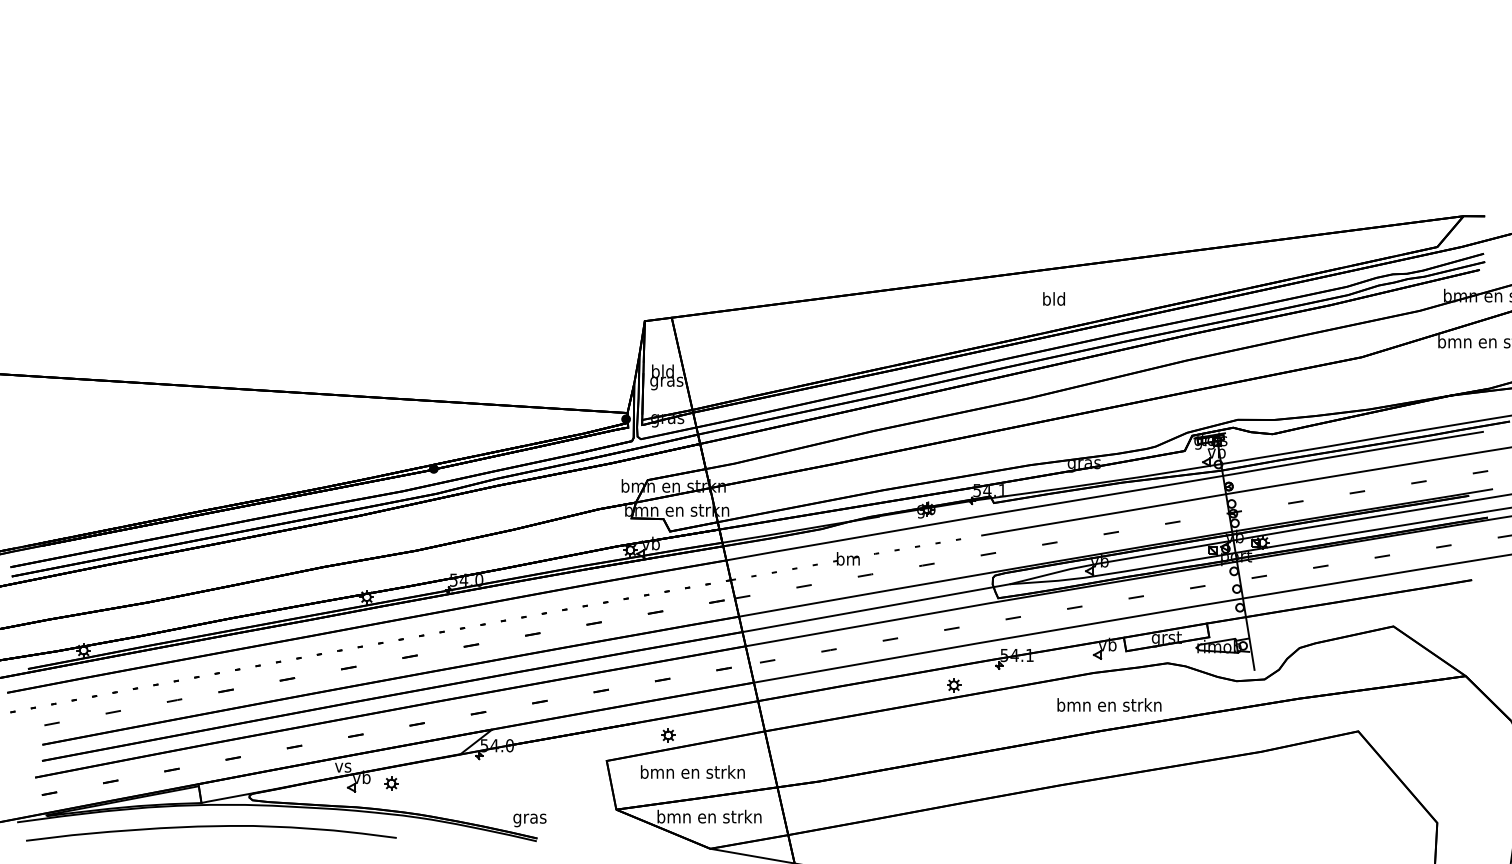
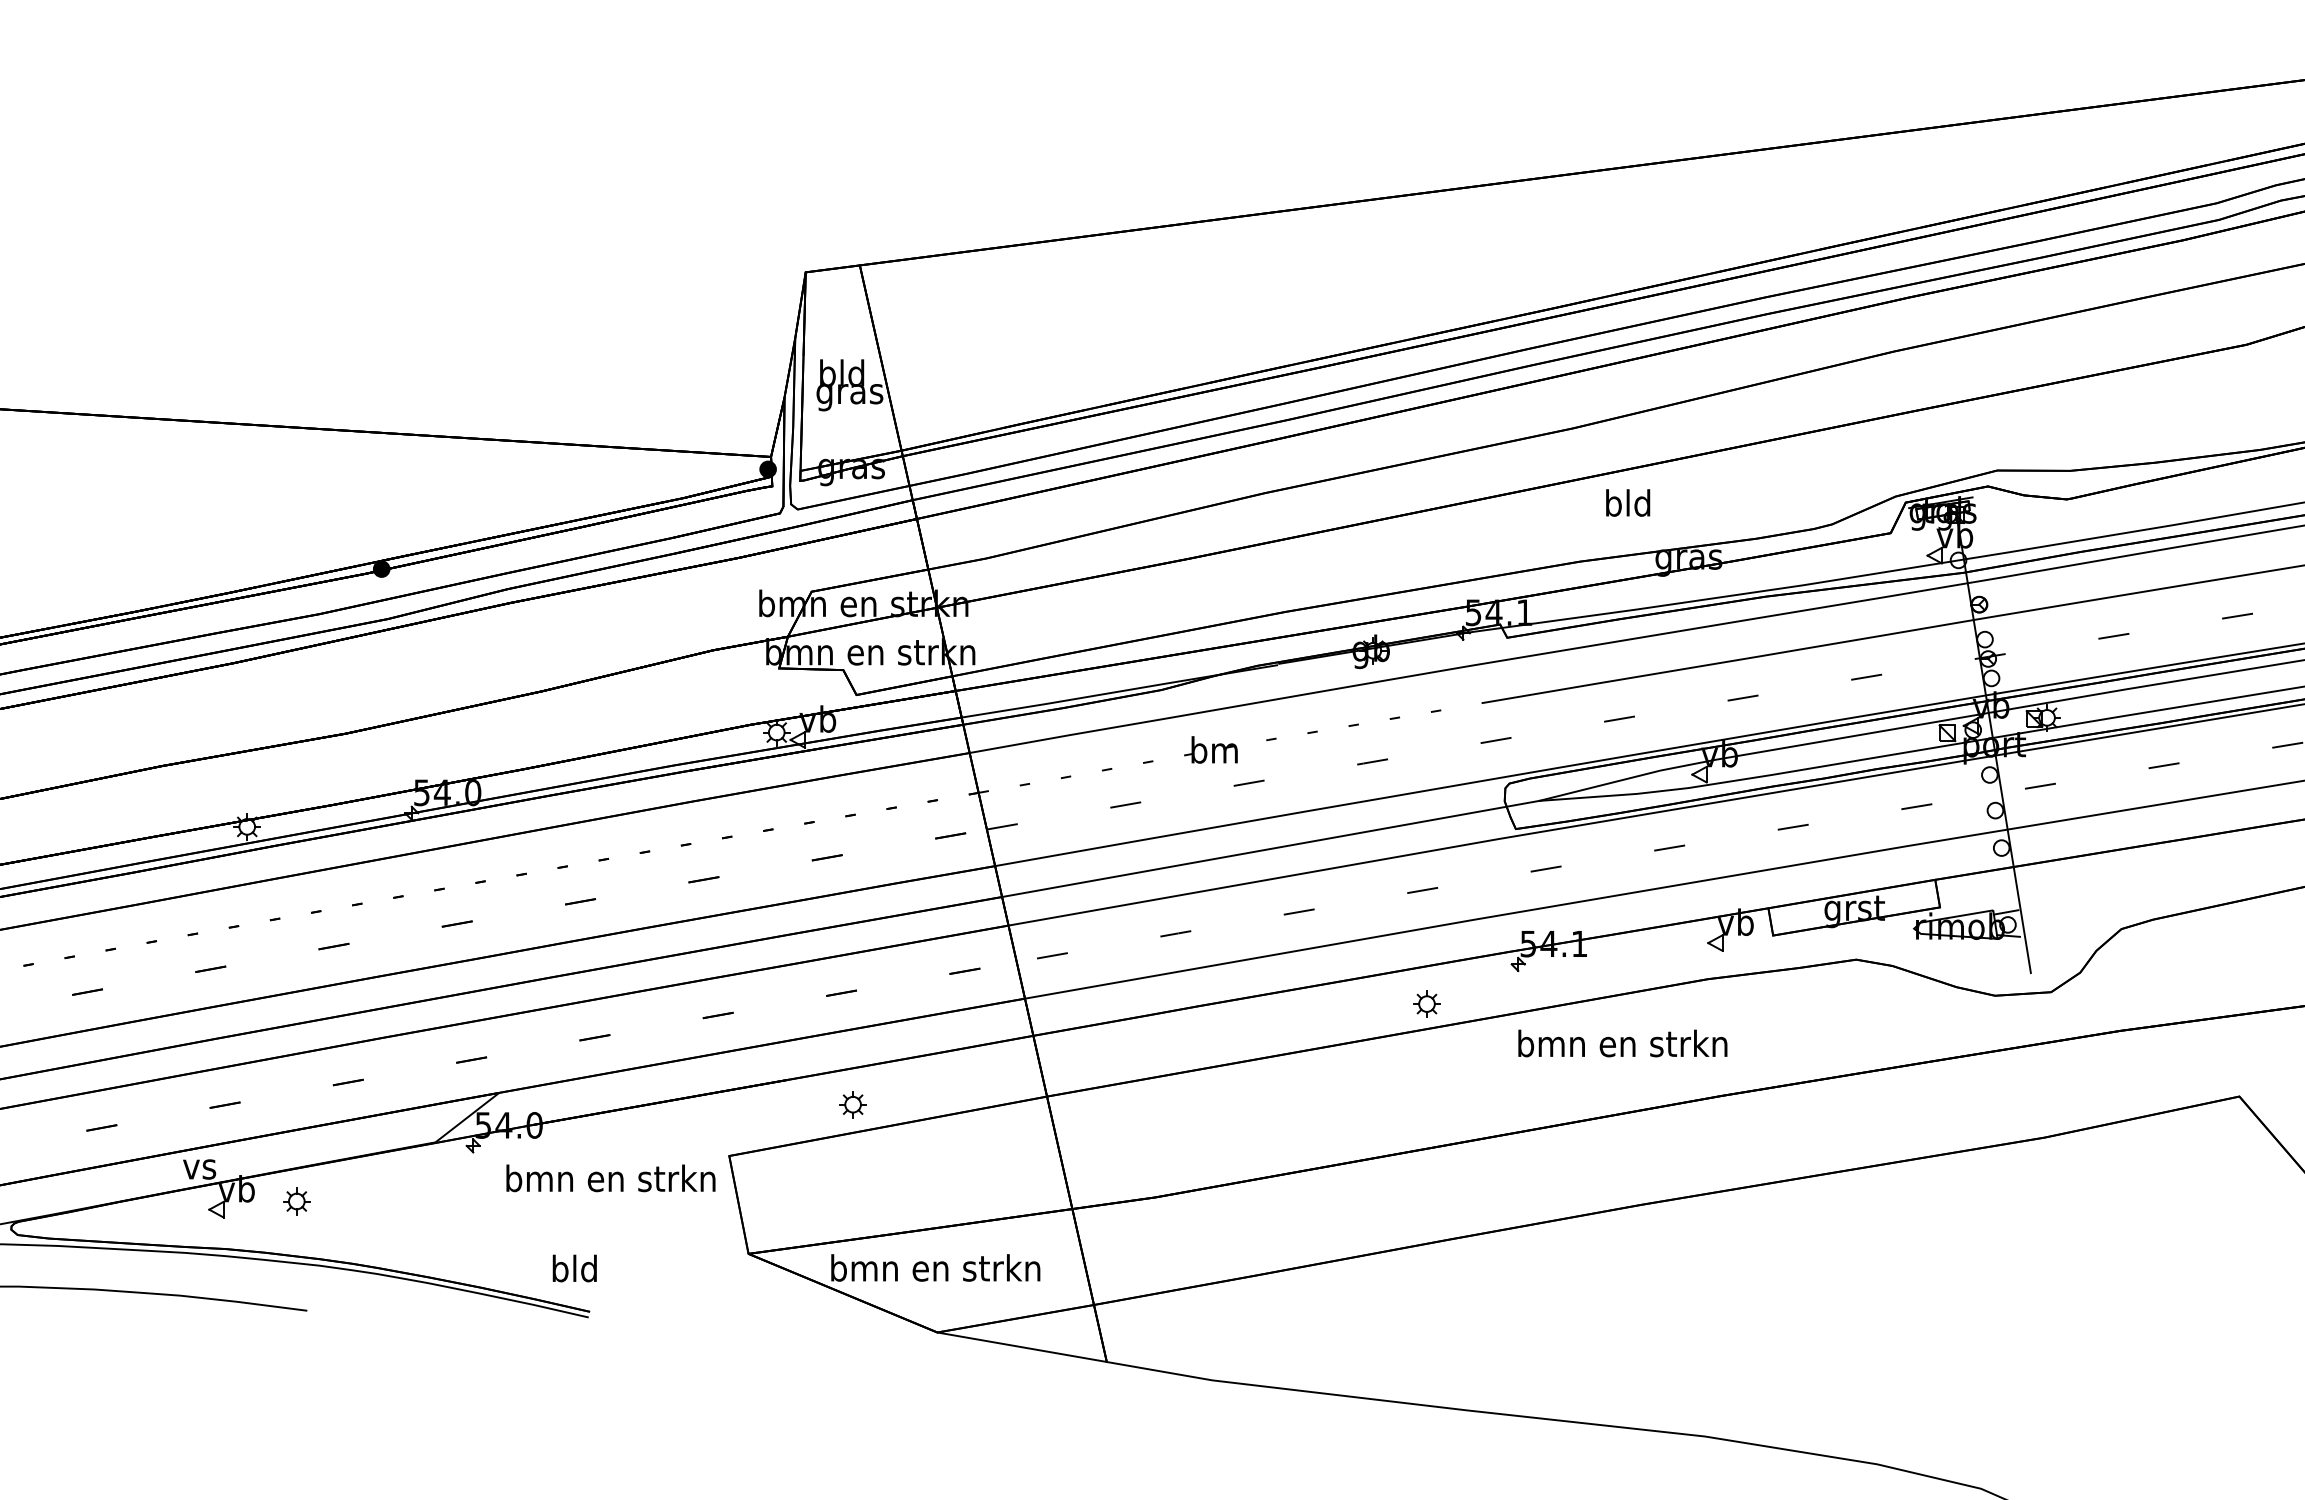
text: (1053, 298) -> (1626, 502), moved
text: (1109, 704) -> (1622, 1042), moved
text: (692, 771) -> (610, 1177), moved
text: (529, 818) -> (573, 1271), gras -> bld

